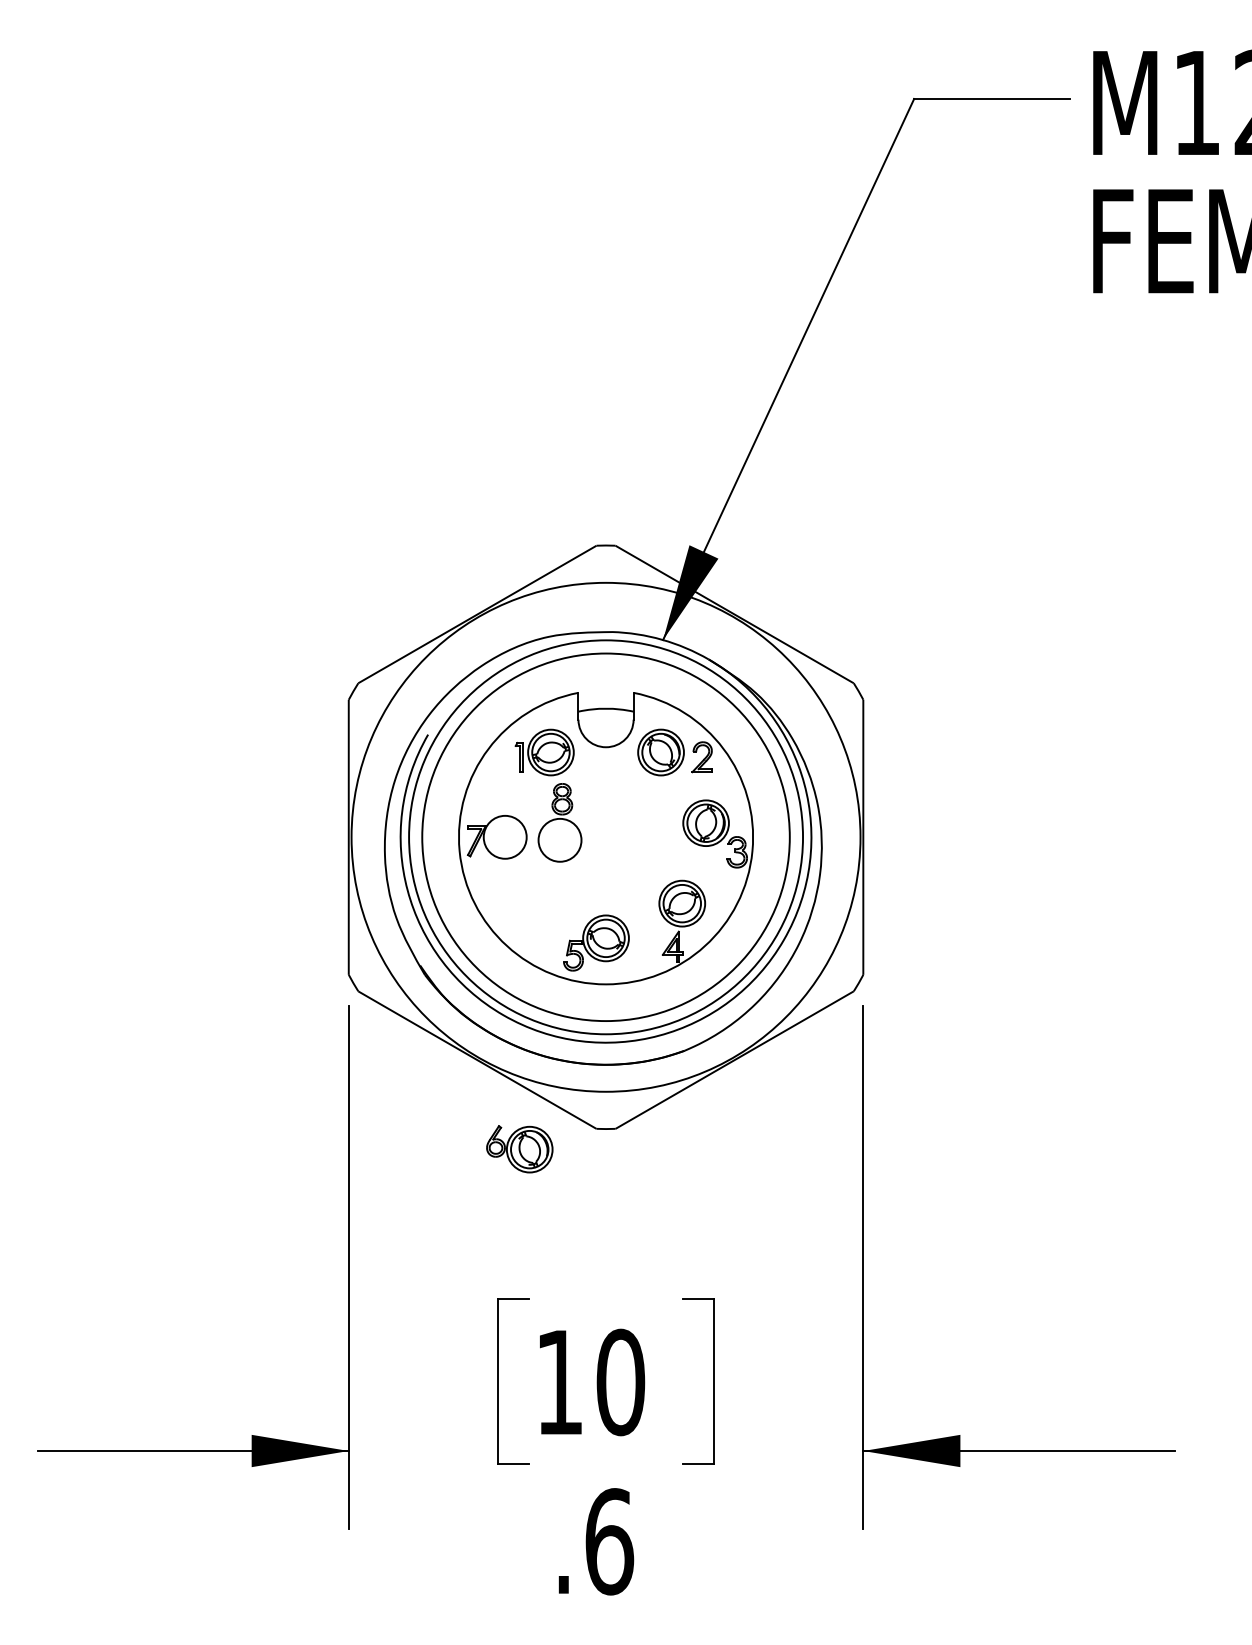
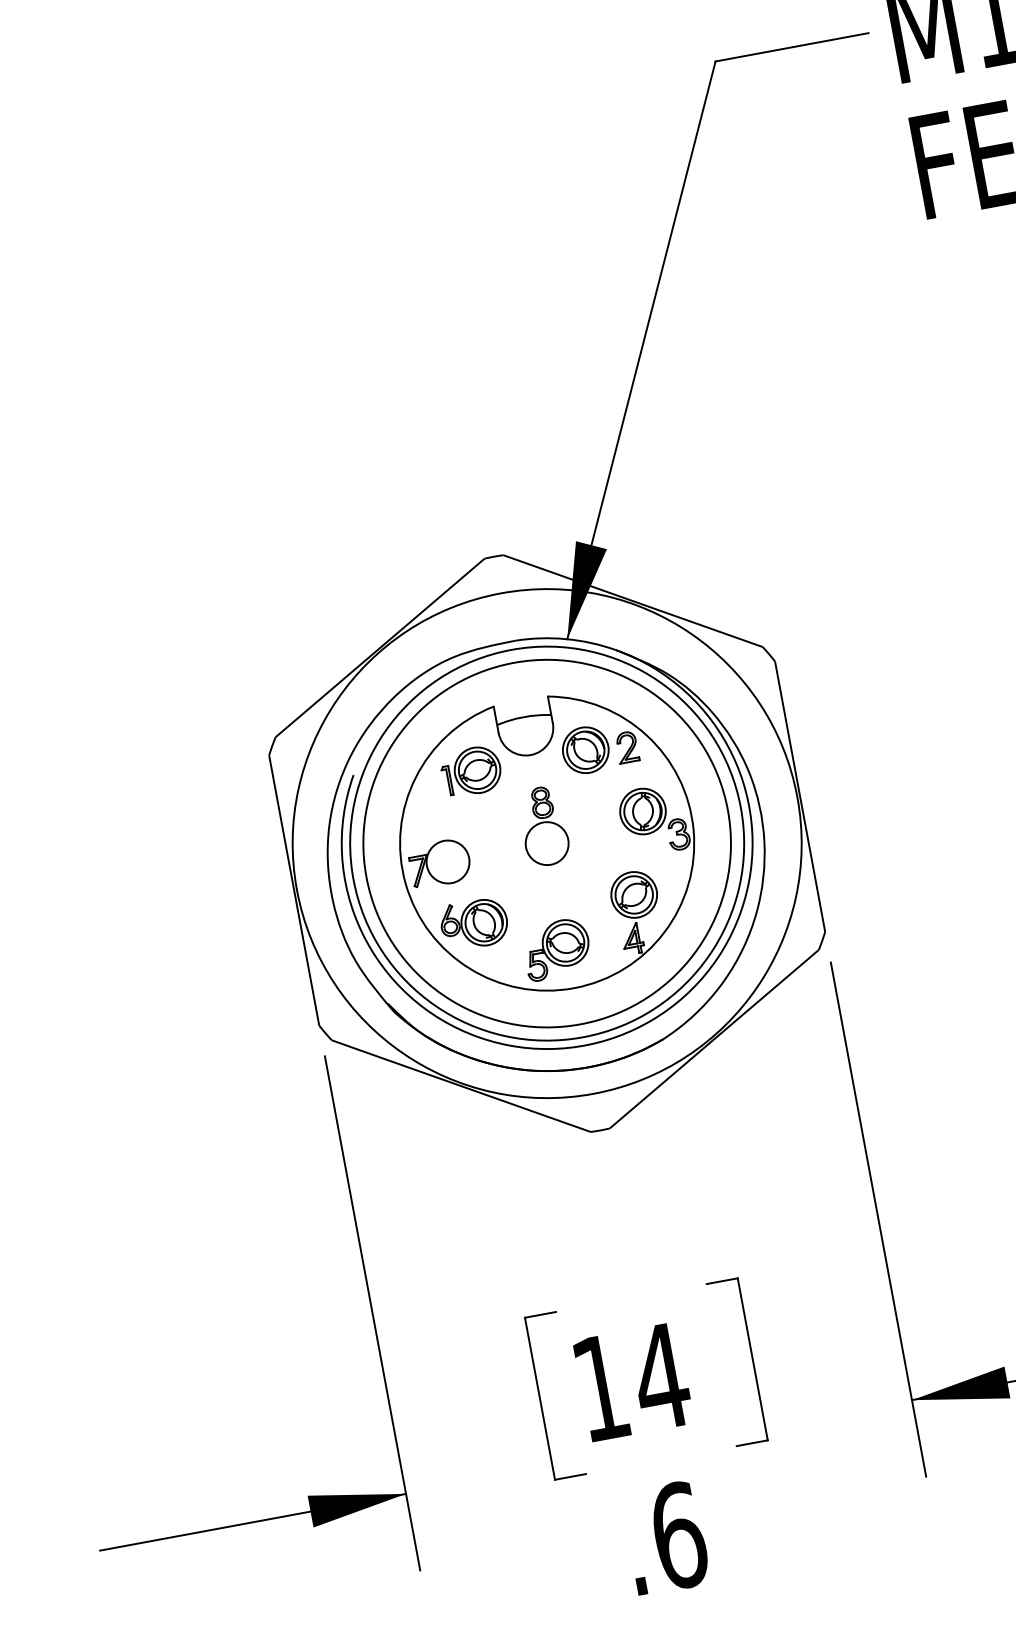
part: (559, 822) -> (543, 826), moved
part: (519, 1149) -> (474, 924), moved
text: (620, 1382) -> (660, 1377), 10 -> 14

